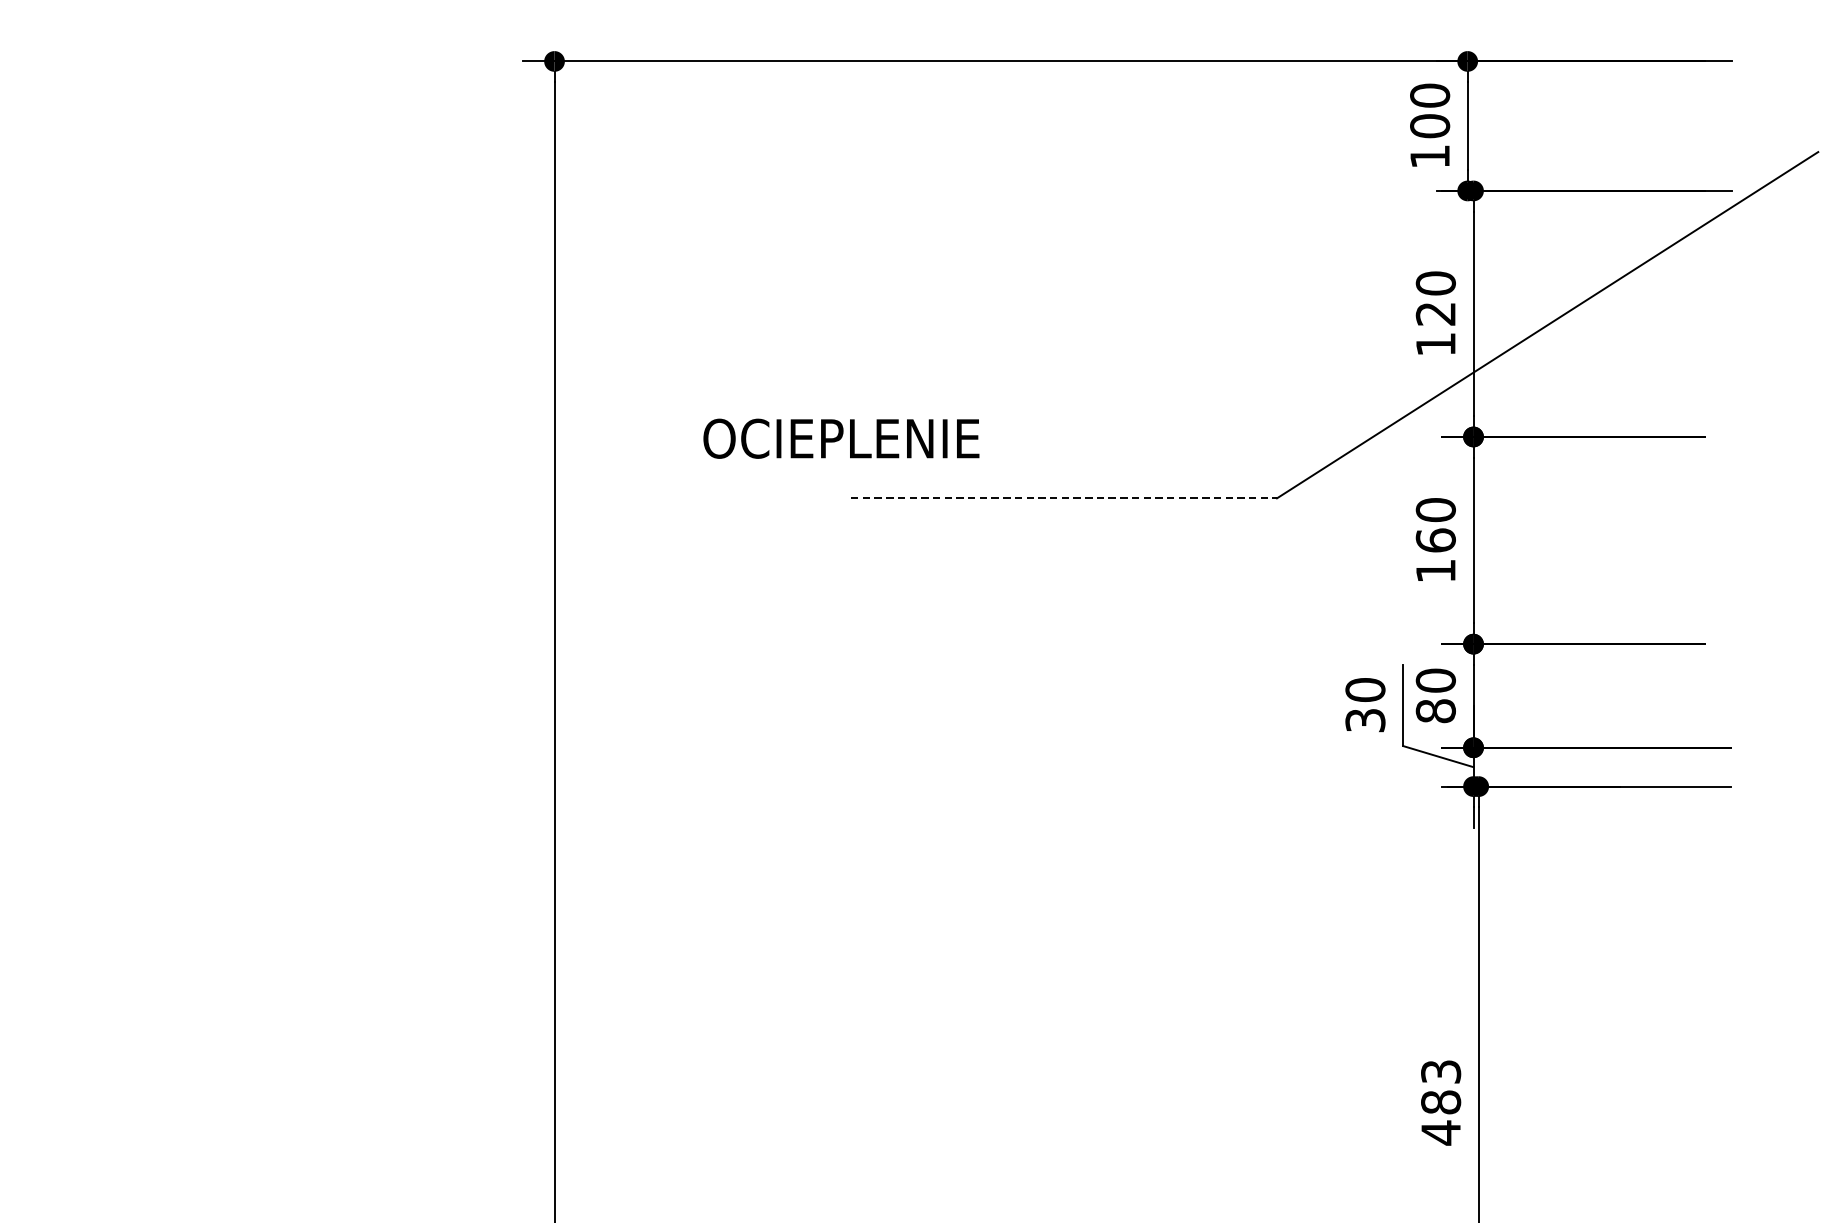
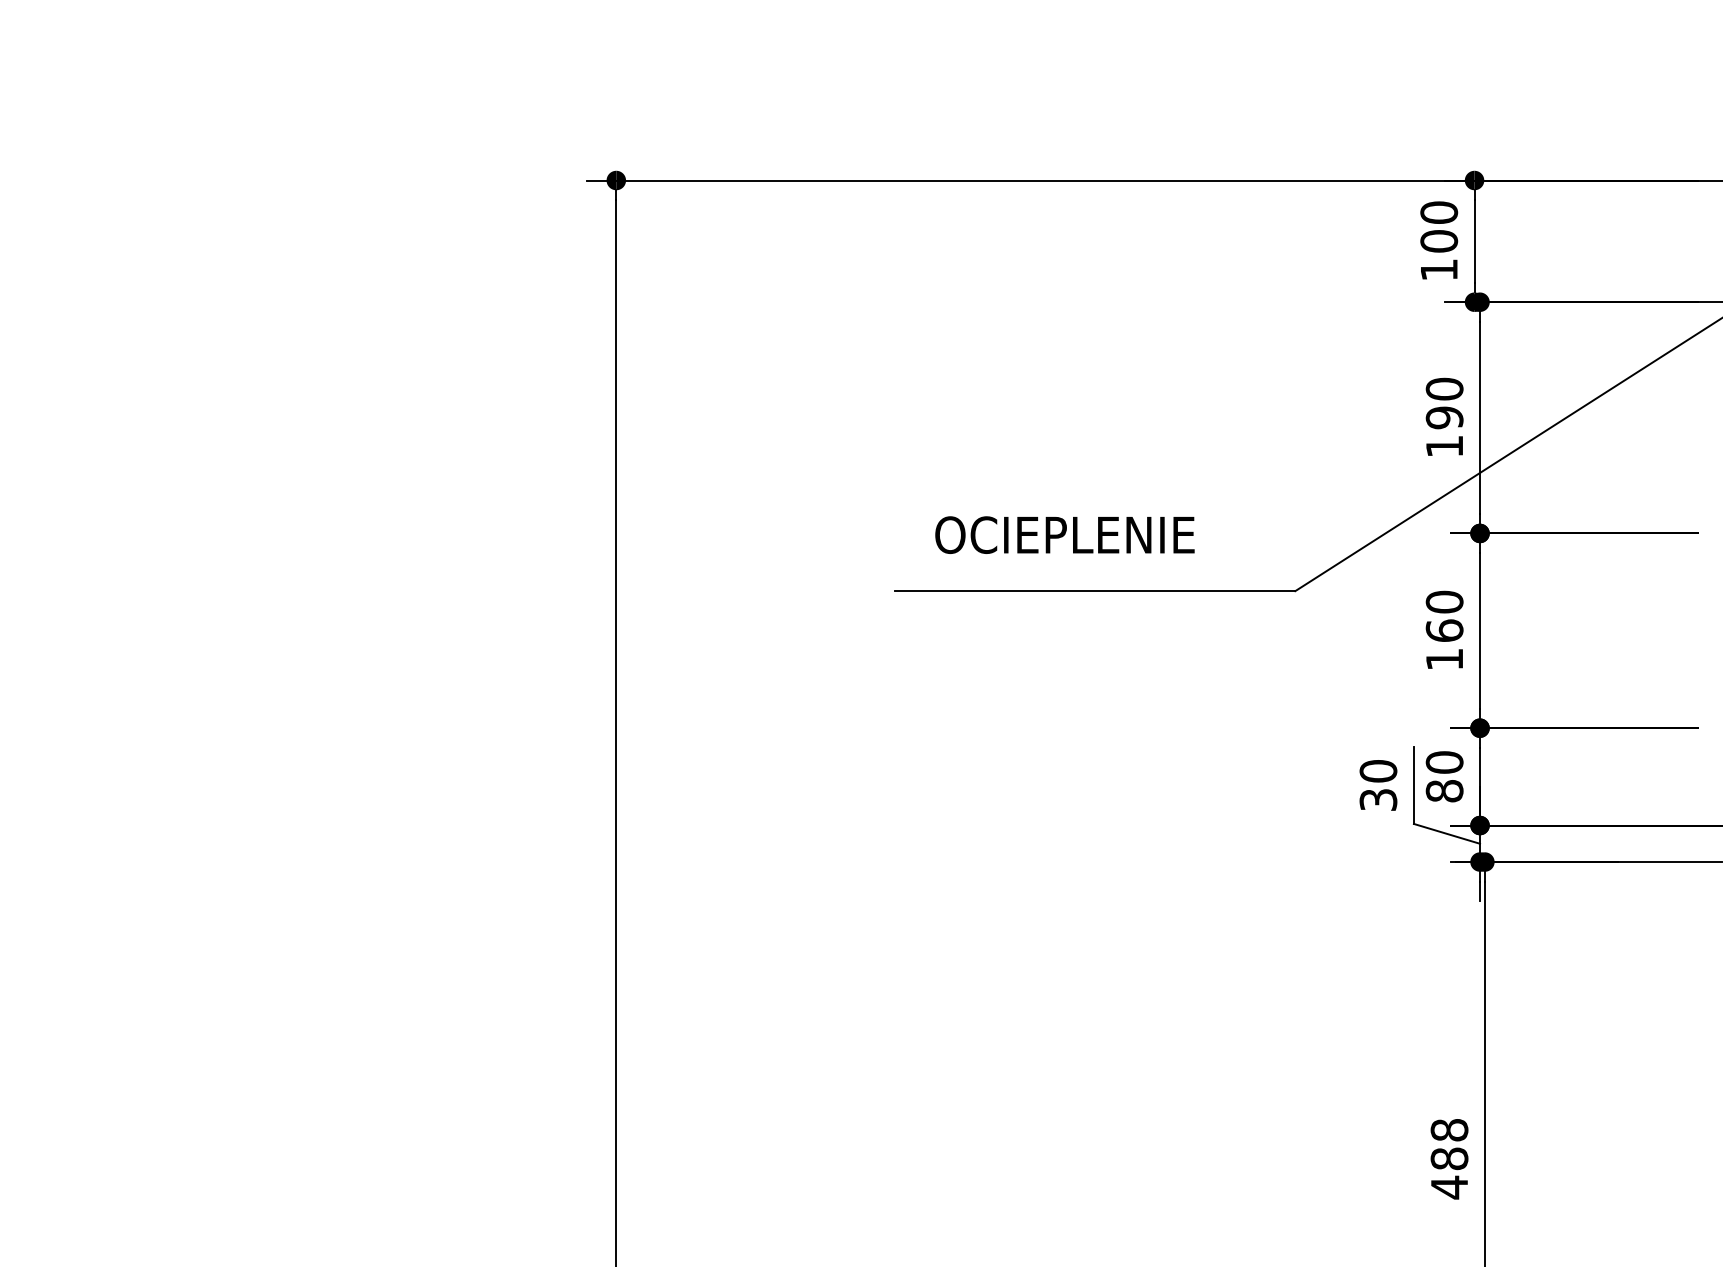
text: (1435, 313) -> (1444, 417), 120 -> 190
text: (840, 438) -> (1064, 534), moved
line: (1064, 498) -> (1095, 591), dashed -> solid
text: (1441, 1072) -> (1449, 1130), 483 -> 488

